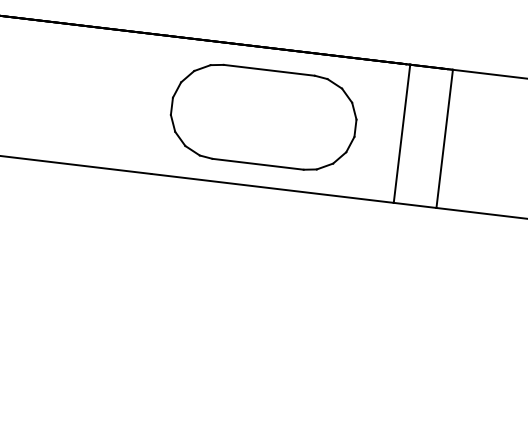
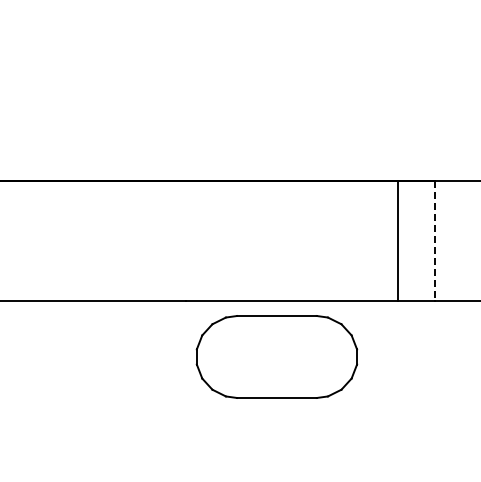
part: (263, 116) -> (276, 356), moved
line: (444, 139) -> (434, 241), solid -> dashed

